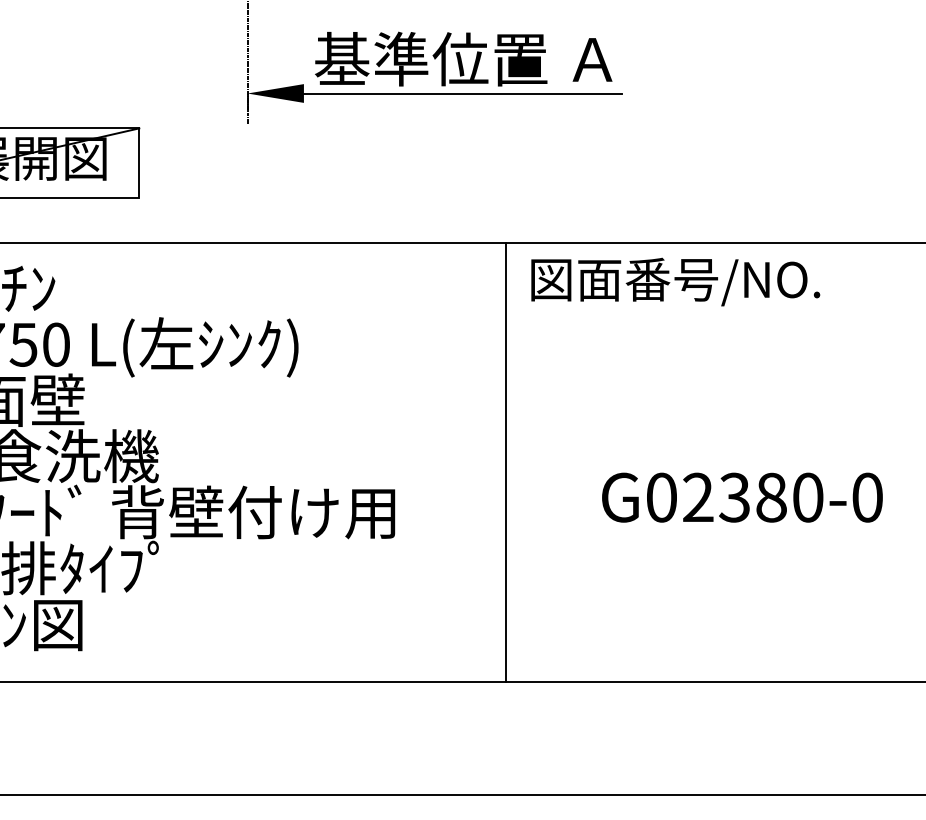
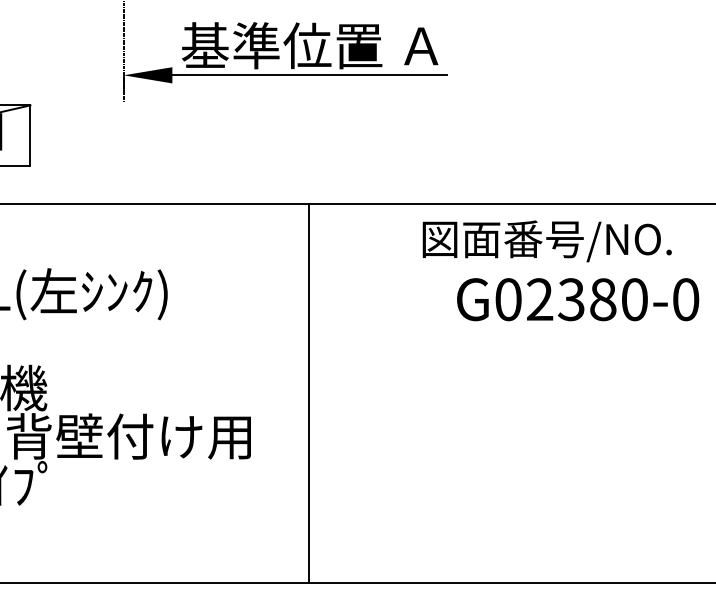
text: (675, 281) -> (547, 240), moved
line: (505, 462) -> (309, 393), moved
text: (742, 497) -> (578, 299), moved

